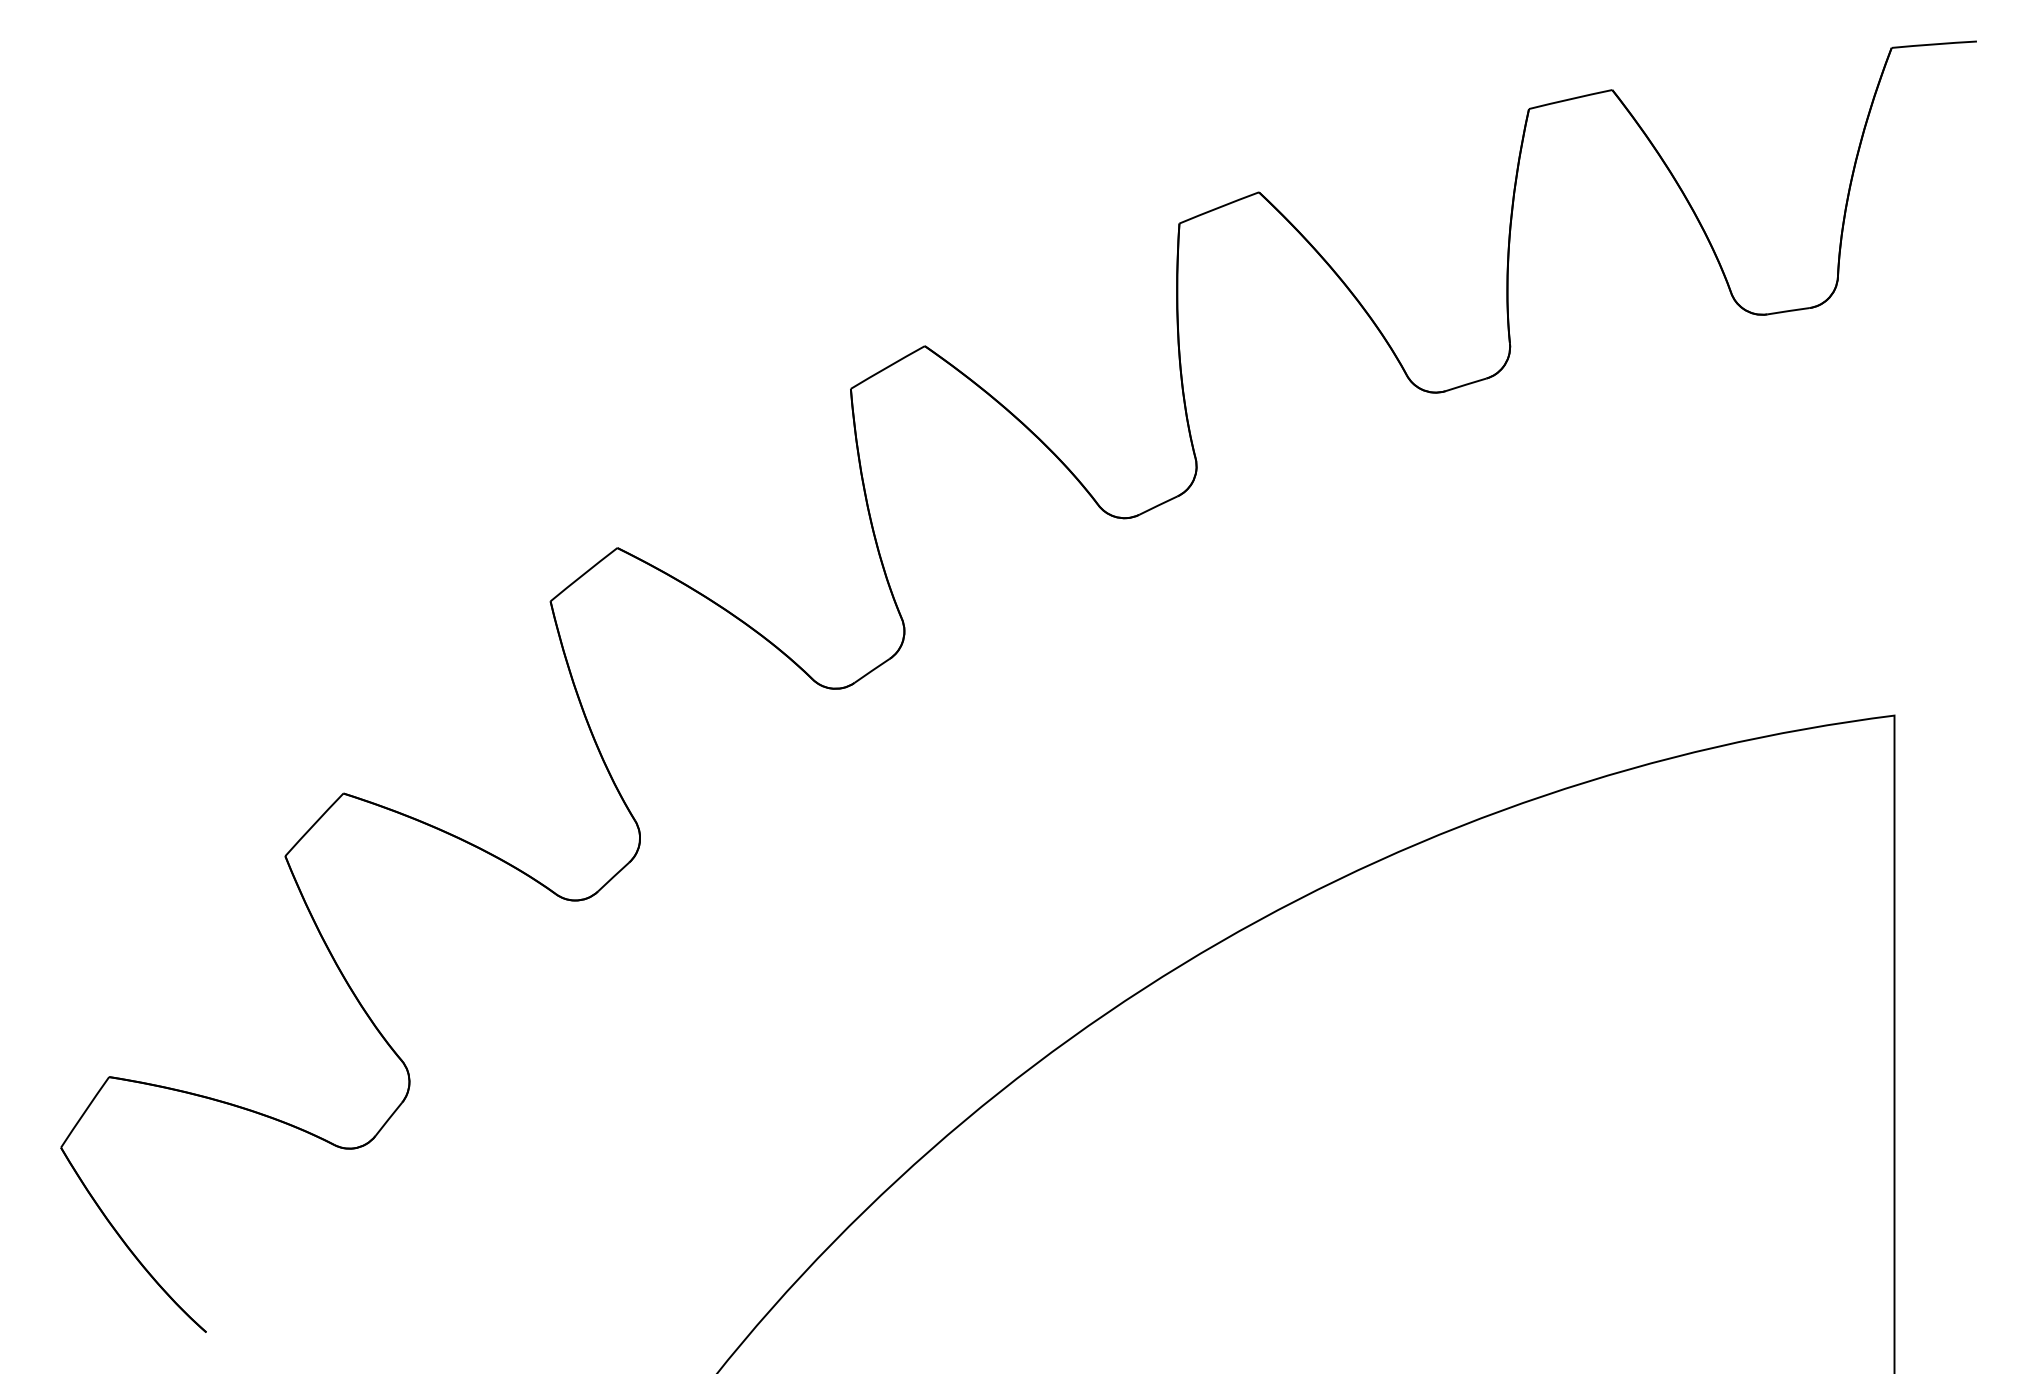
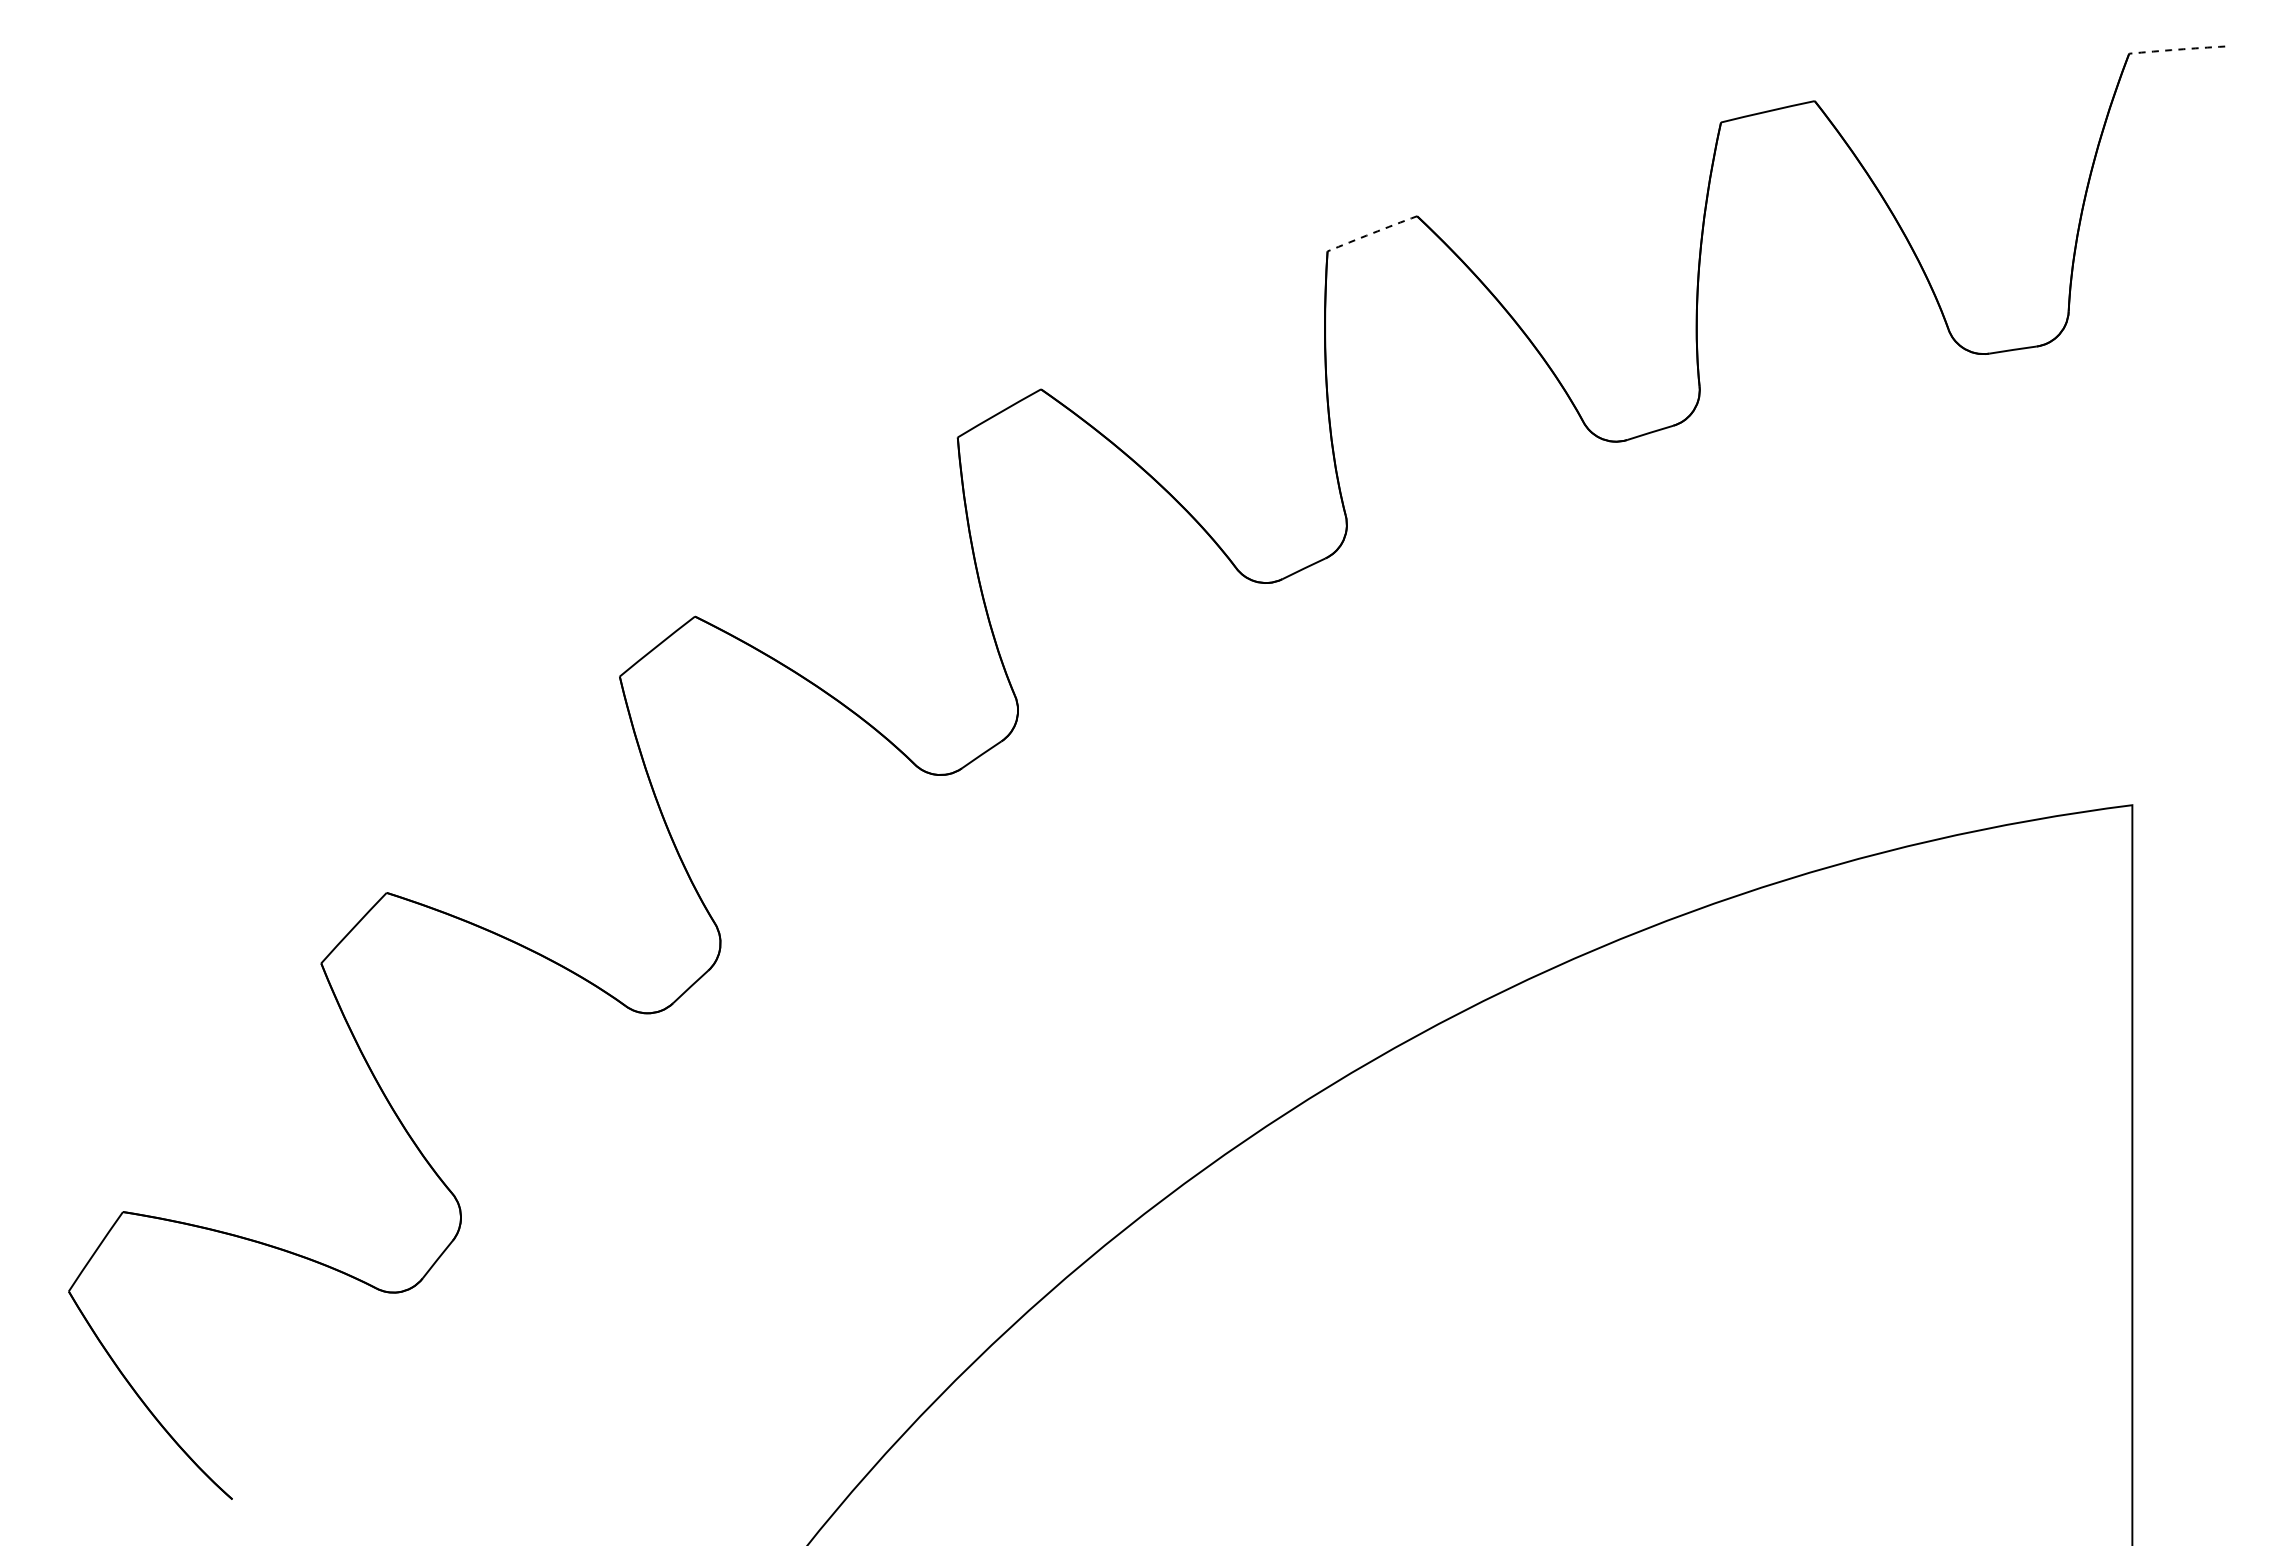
arc: (1934, 44) -> (2177, 49), solid -> dashed
arc: (1219, 207) -> (1372, 233), solid -> dashed

